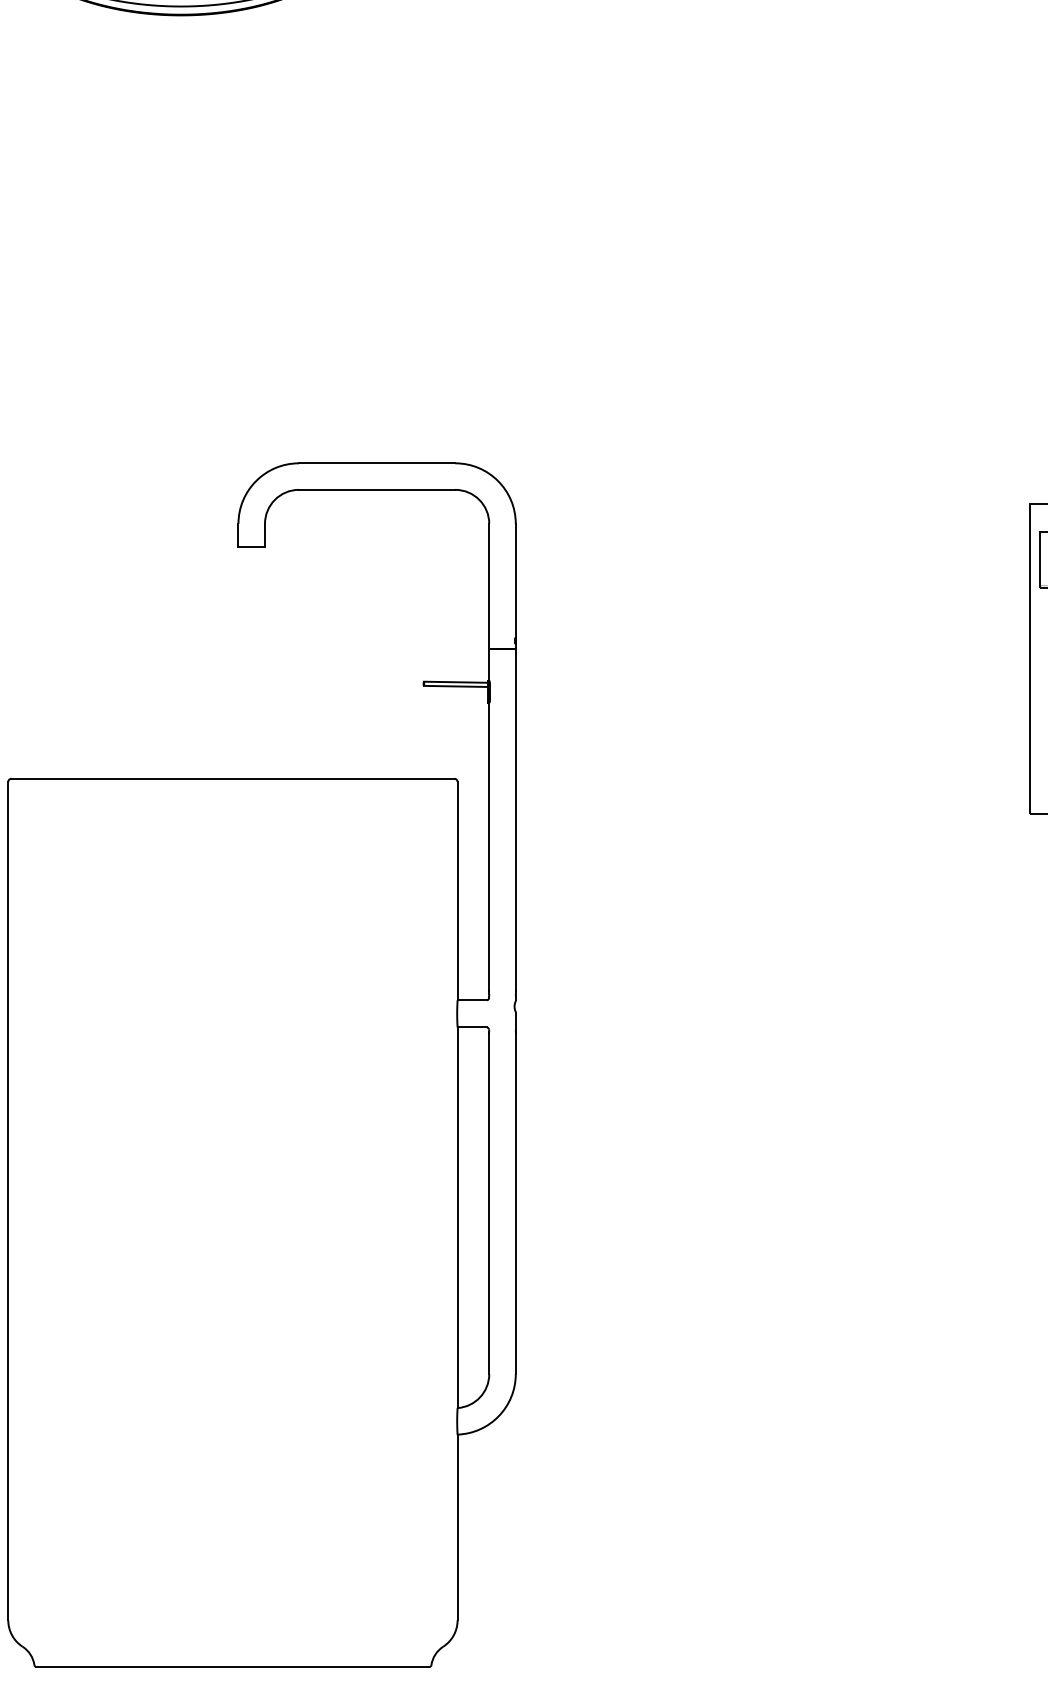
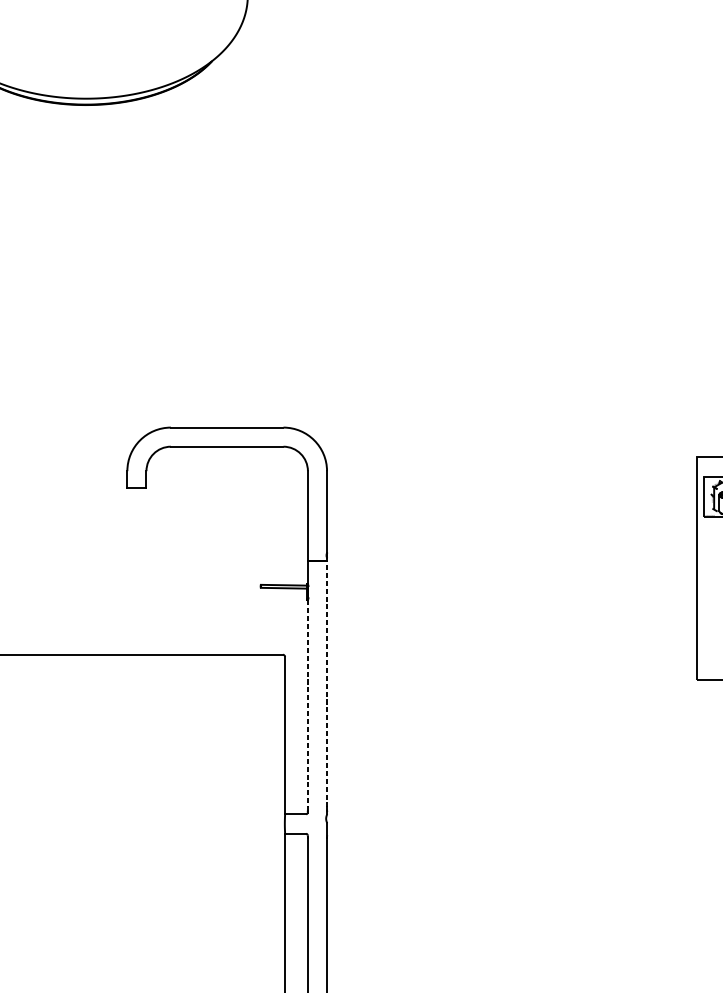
line: (515, 820) -> (326, 684), solid -> dashed
line: (489, 847) -> (308, 704), solid -> dashed

